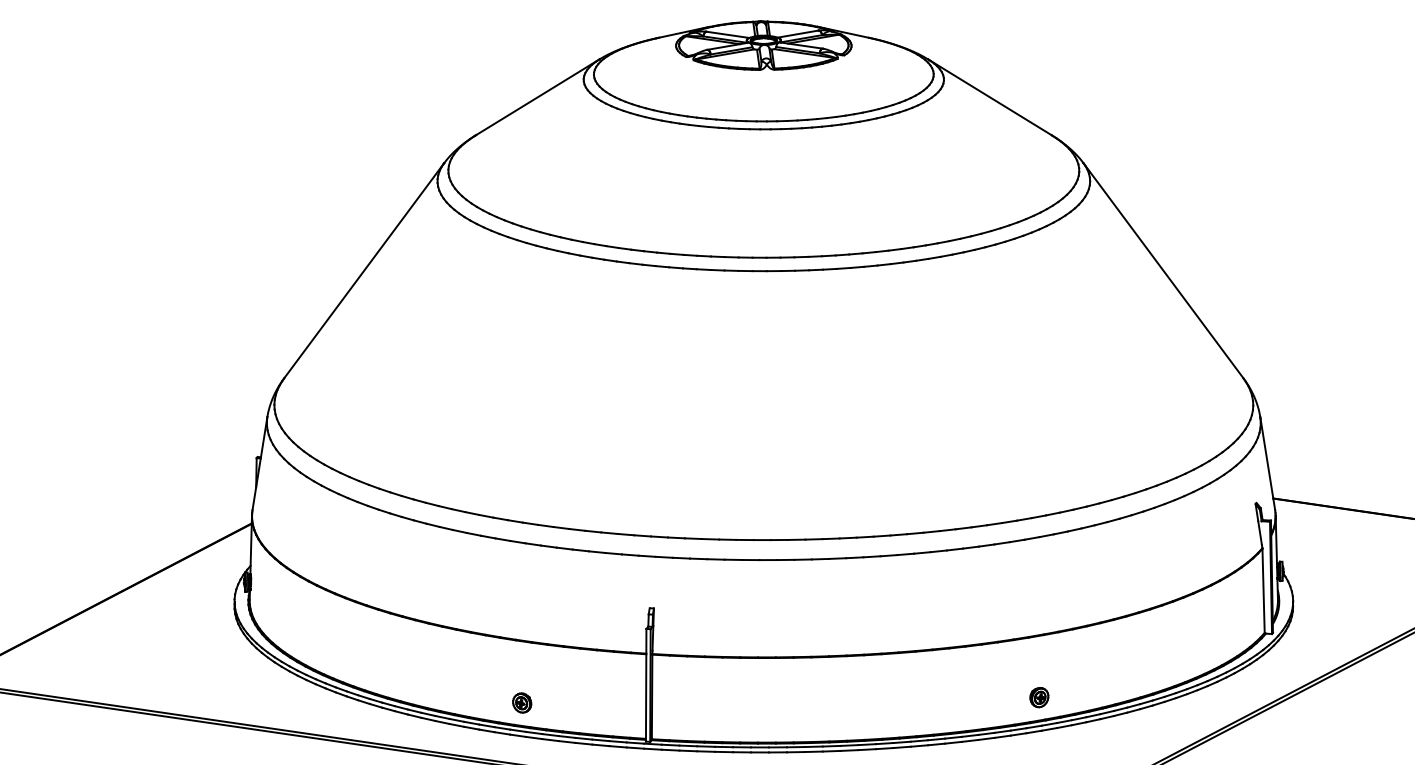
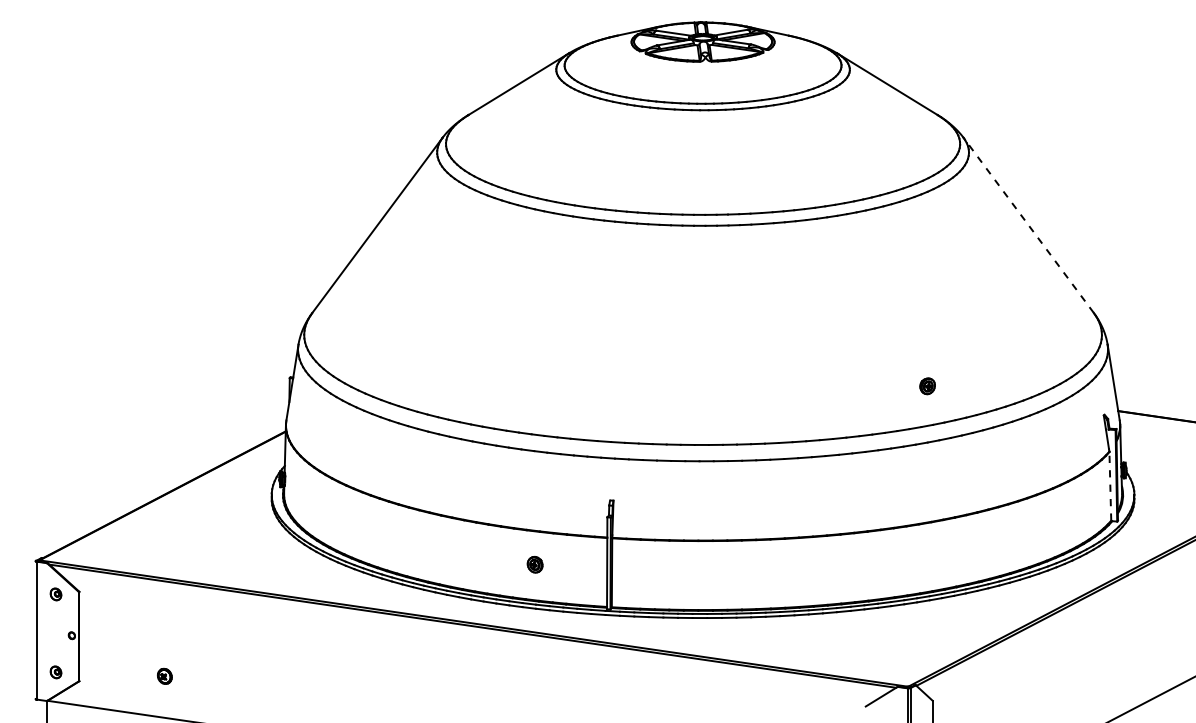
line: (1163, 270) -> (1028, 225), solid -> dashed
line: (1263, 589) -> (1110, 485), solid -> dashed
part: (1039, 697) -> (927, 386), moved
part: (521, 702) -> (534, 564), moved

